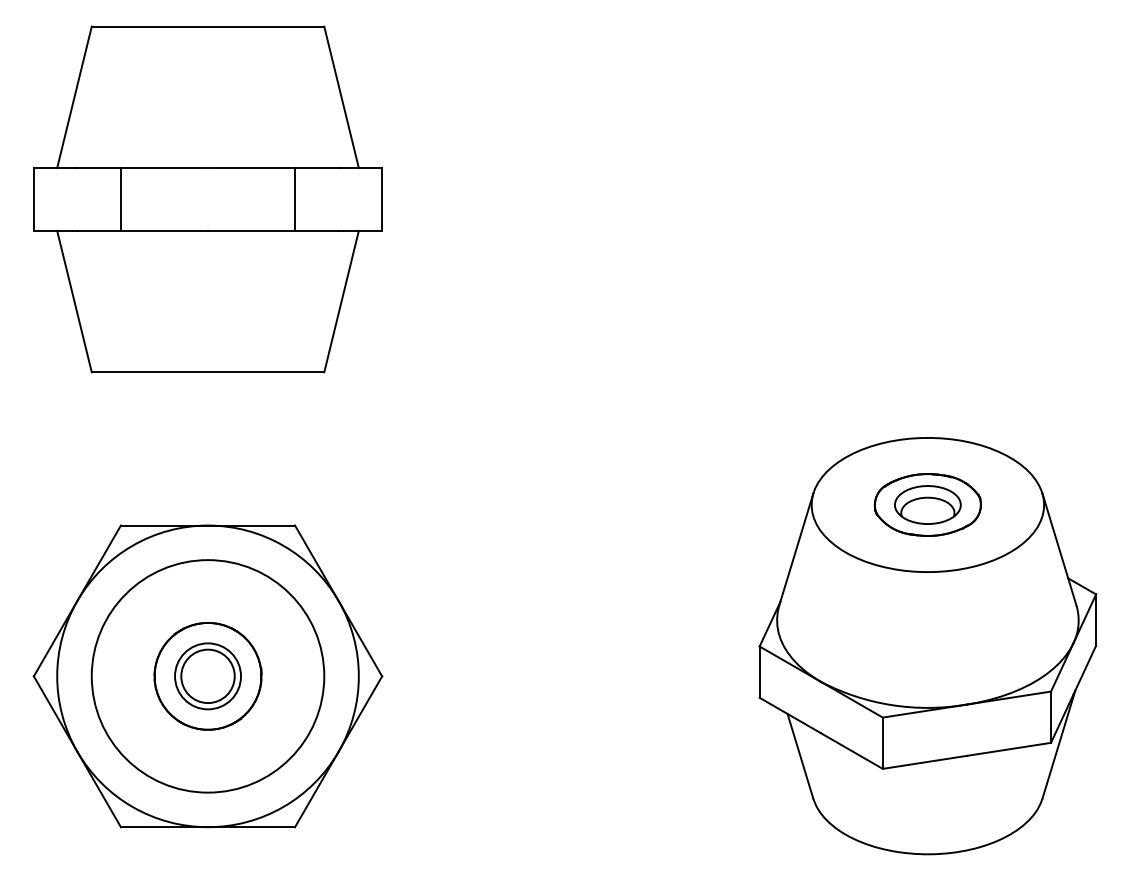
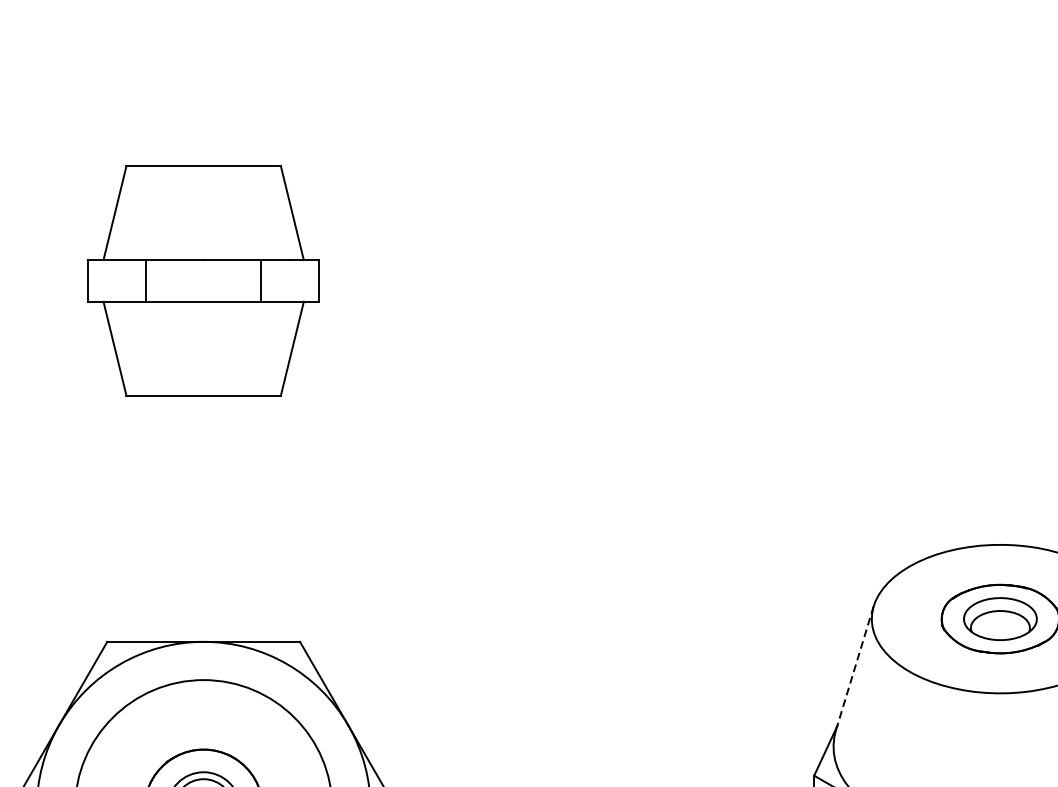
part: (207, 199) -> (203, 280), size x0.6
line: (796, 549) -> (855, 668), solid -> dashed

